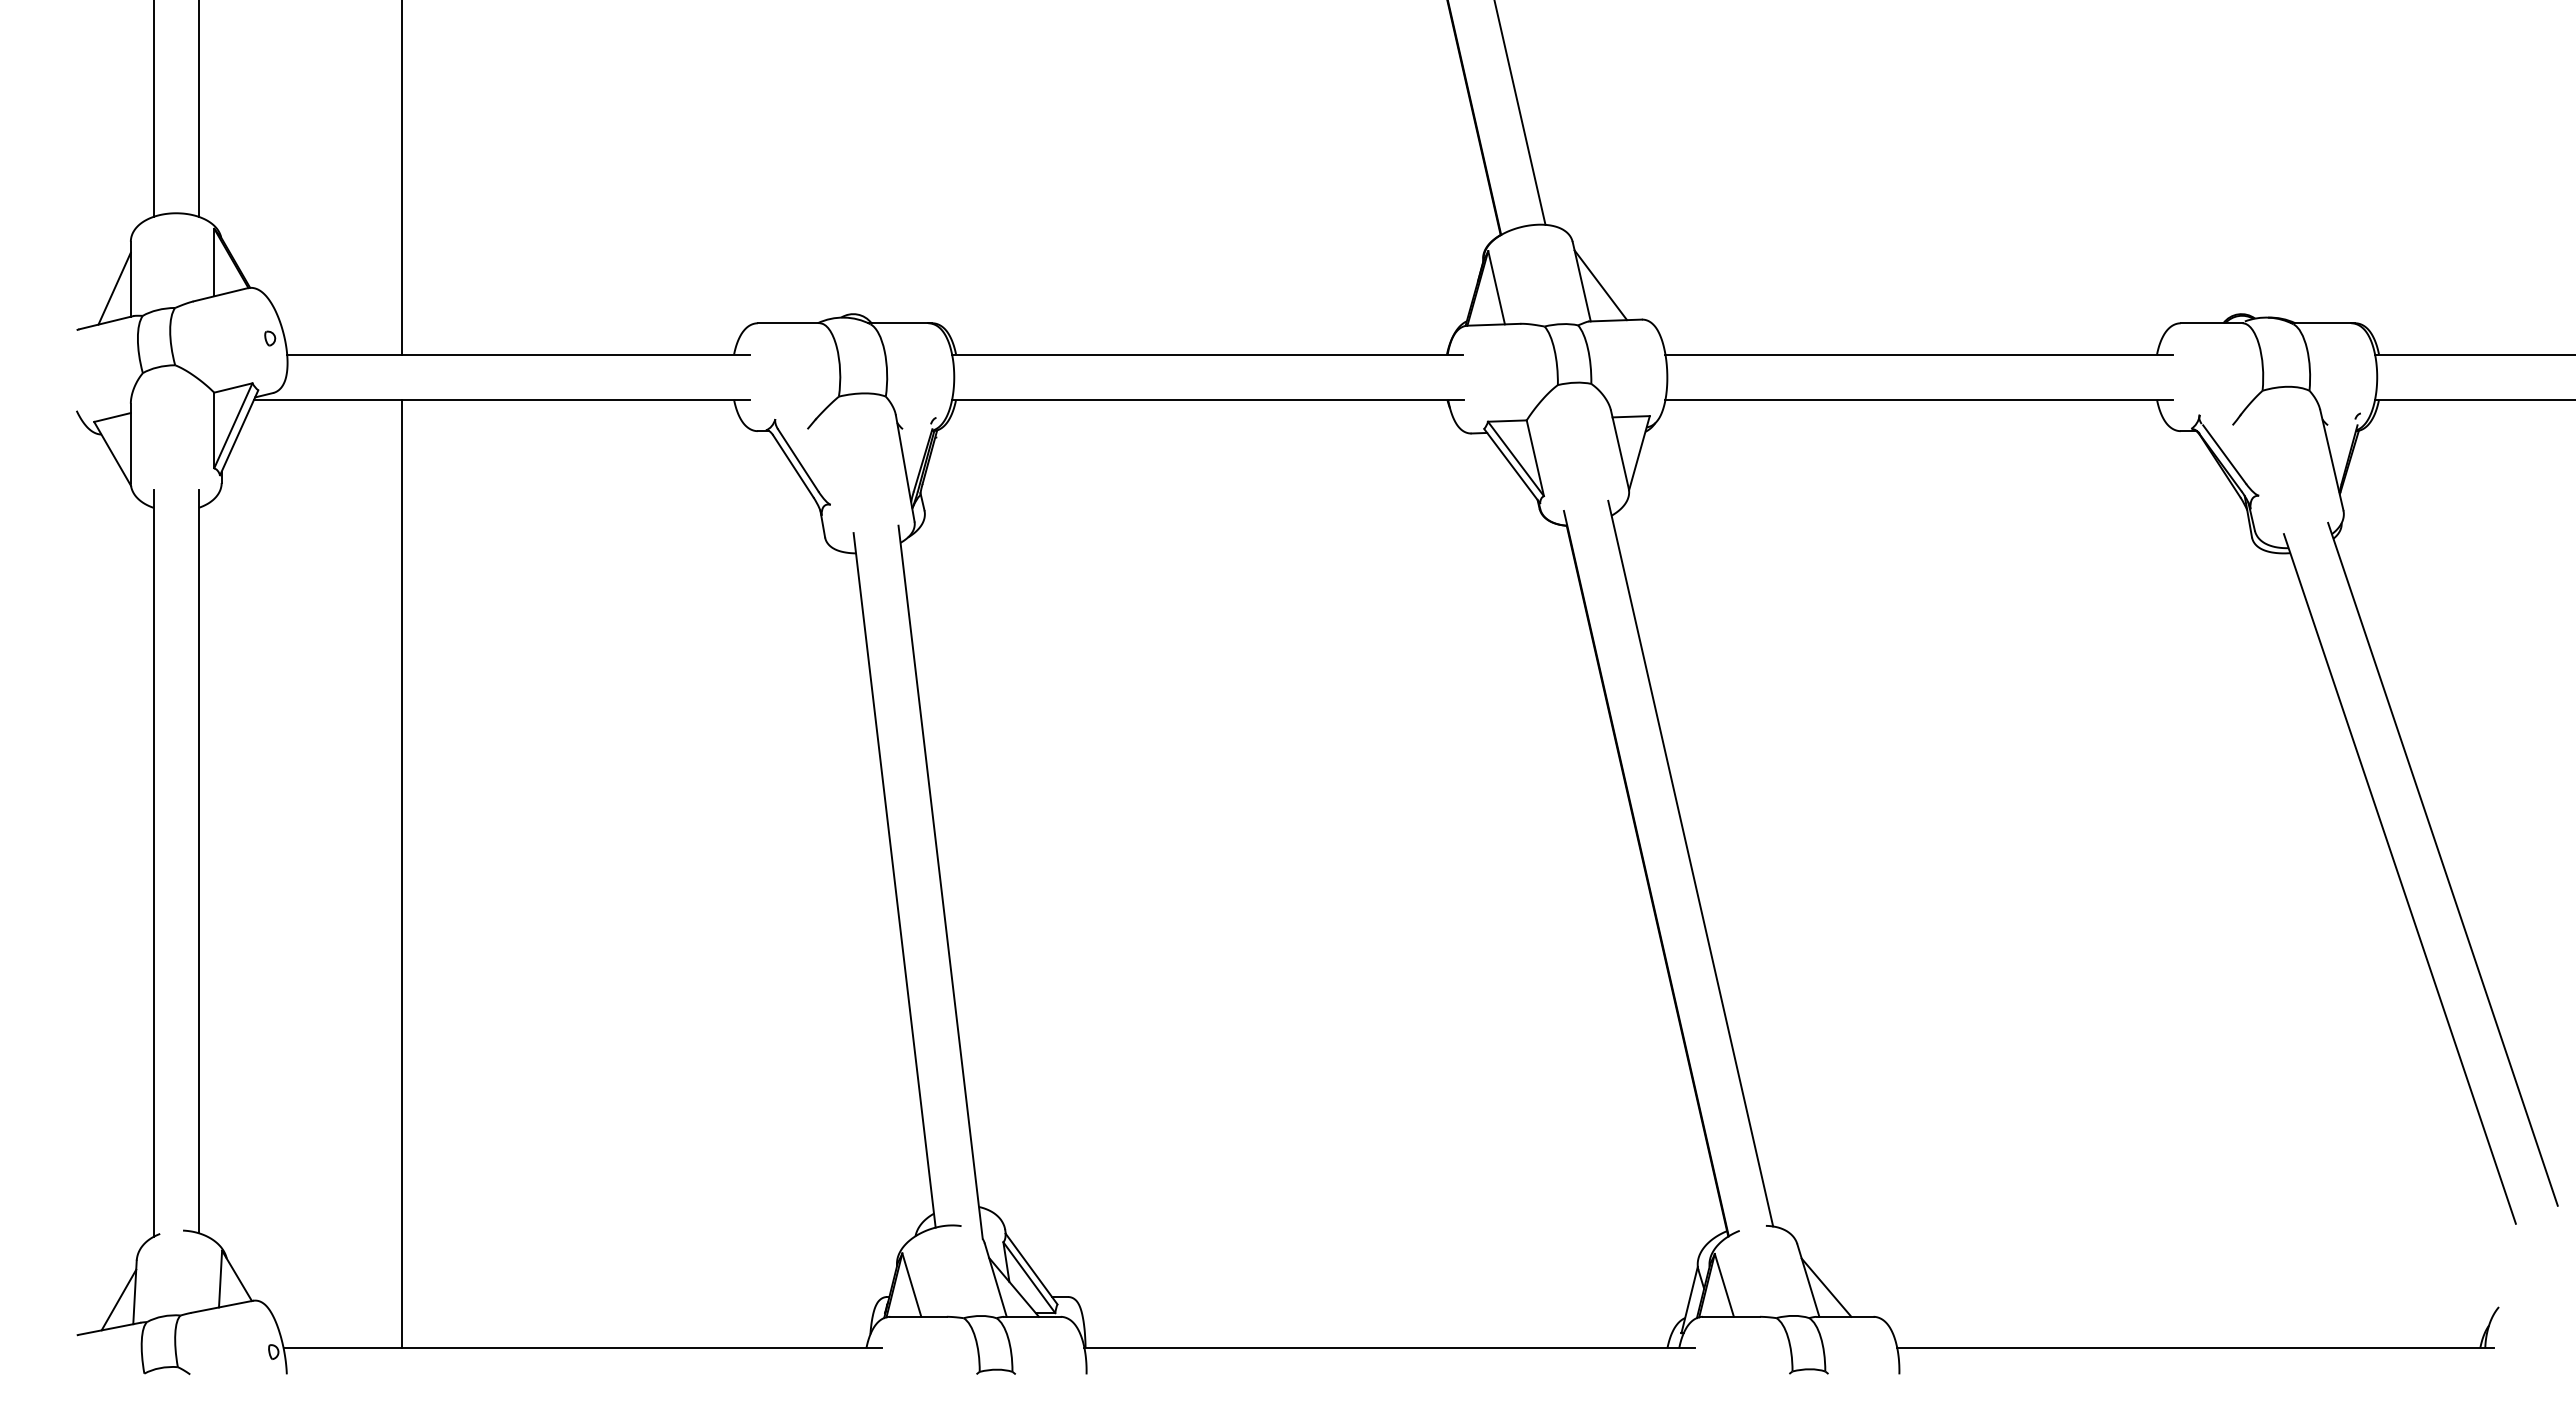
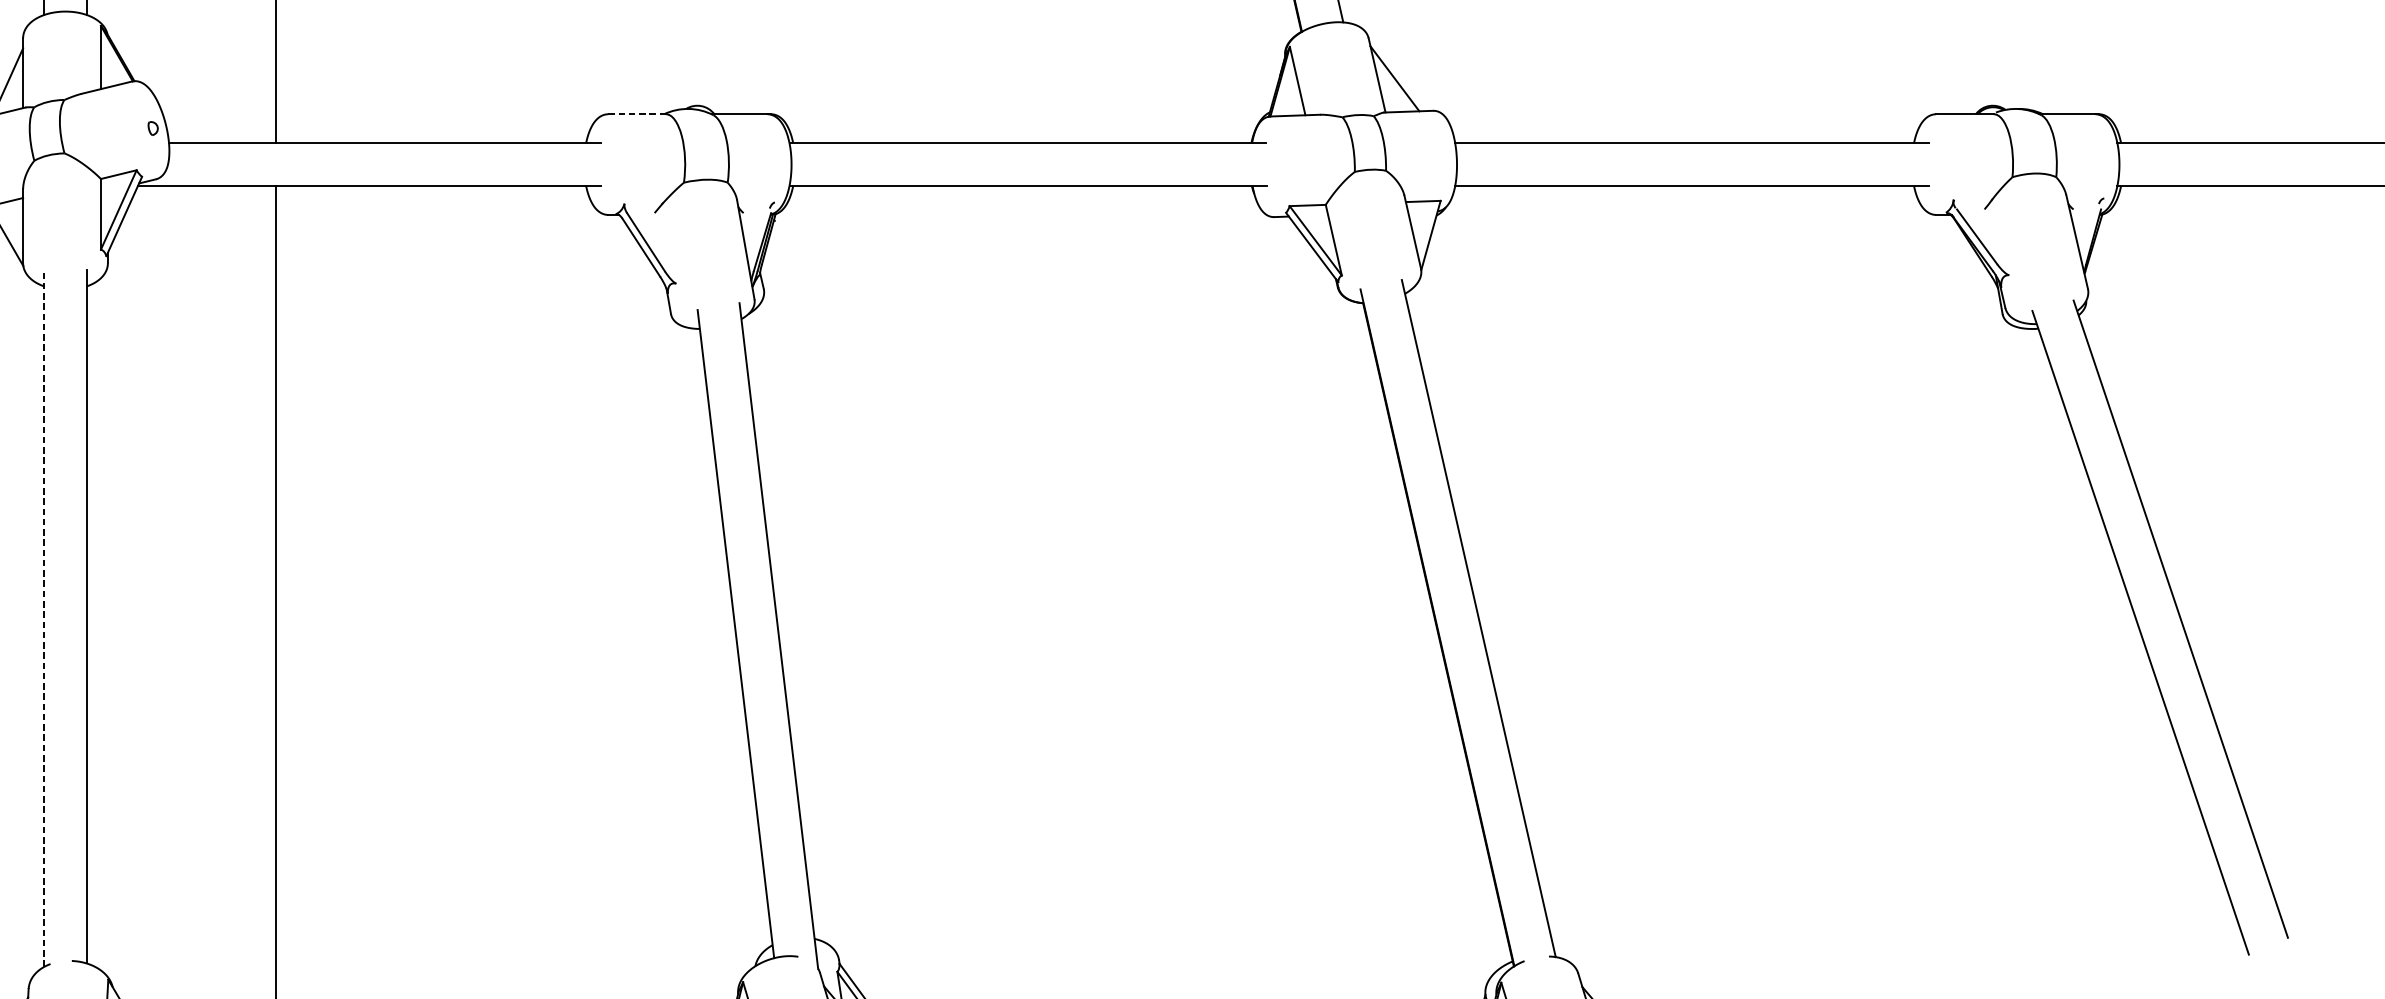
line: (788, 323) -> (636, 114), solid -> dashed
line: (153, 863) -> (44, 618), solid -> dashed

